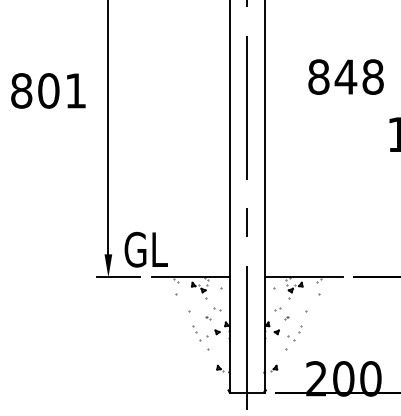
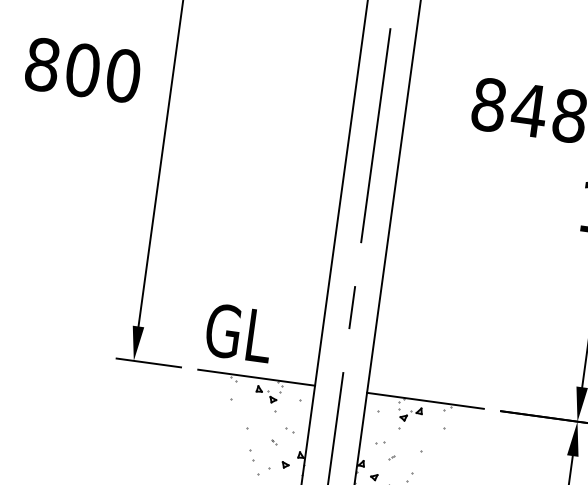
text: (75, 90) -> (122, 75), 801 -> 800
text: (145, 249) -> (238, 332), moved

